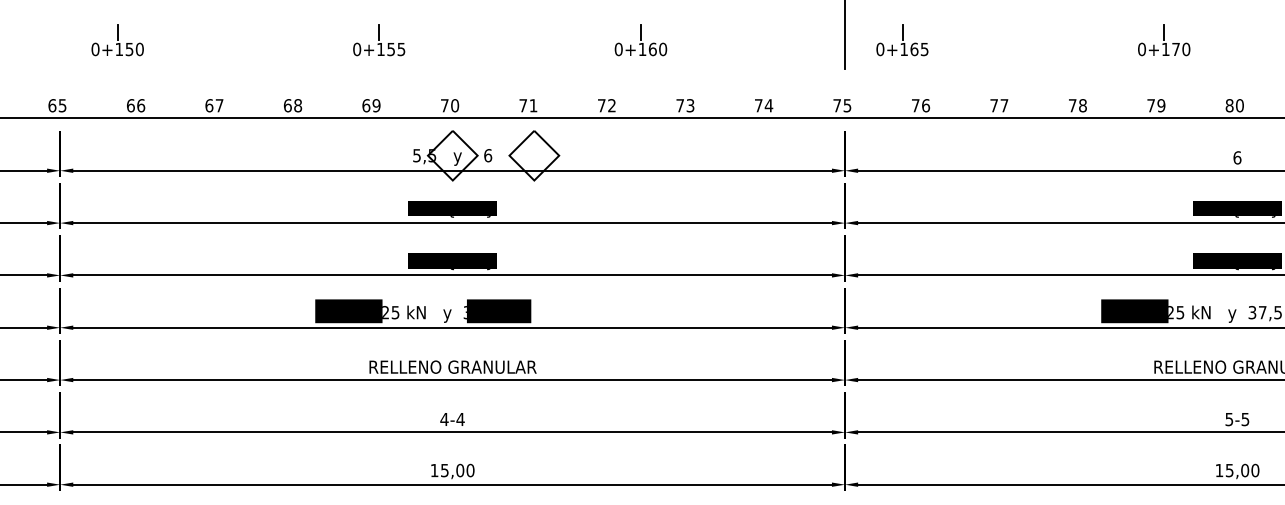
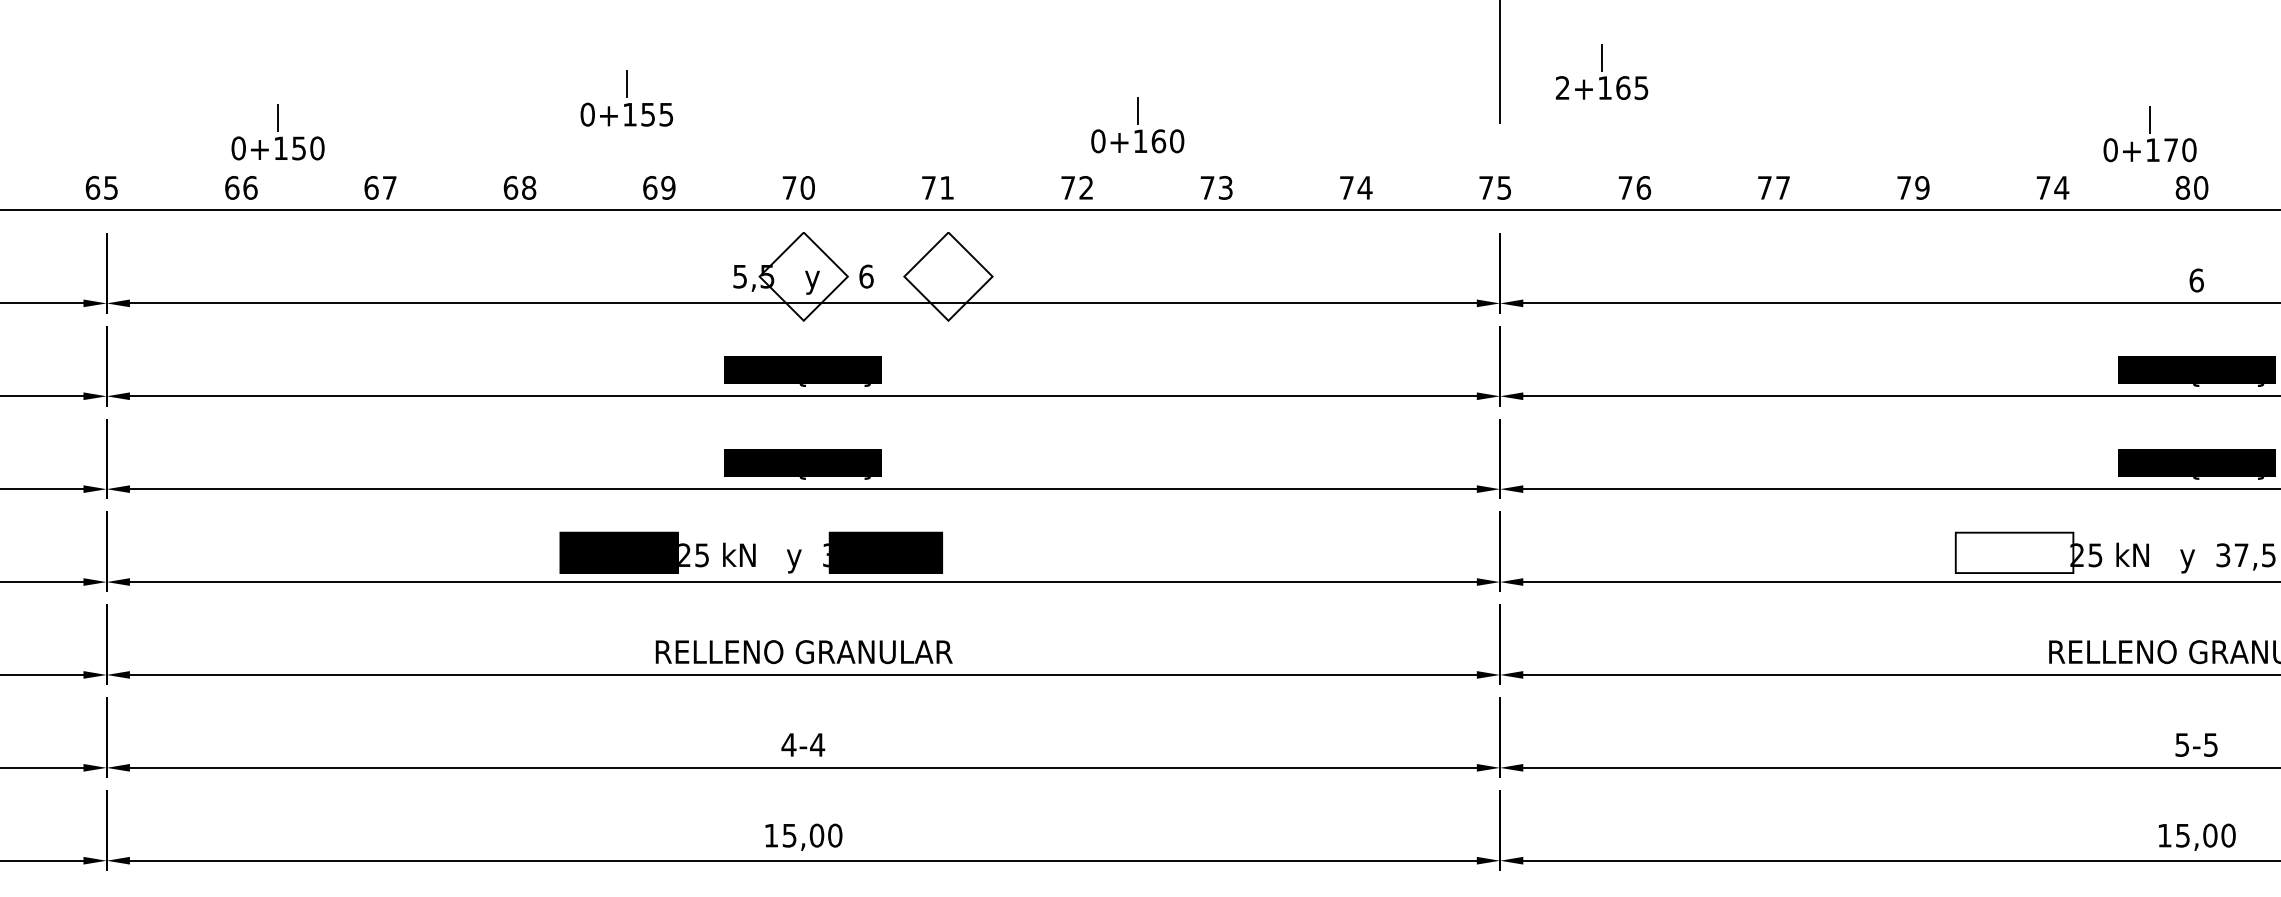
part: (117, 40) -> (277, 132), moved
part: (379, 40) -> (627, 98), moved
part: (640, 40) -> (1136, 125), moved
part: (1164, 40) -> (2150, 134), moved
text: (880, 49) -> (1563, 88), 0+165 -> 2+165
text: (1082, 105) -> (1921, 187), 78 -> 79
text: (1161, 105) -> (2061, 187), 79 -> 74
fill: (1134, 310) -> (2013, 551), removed

